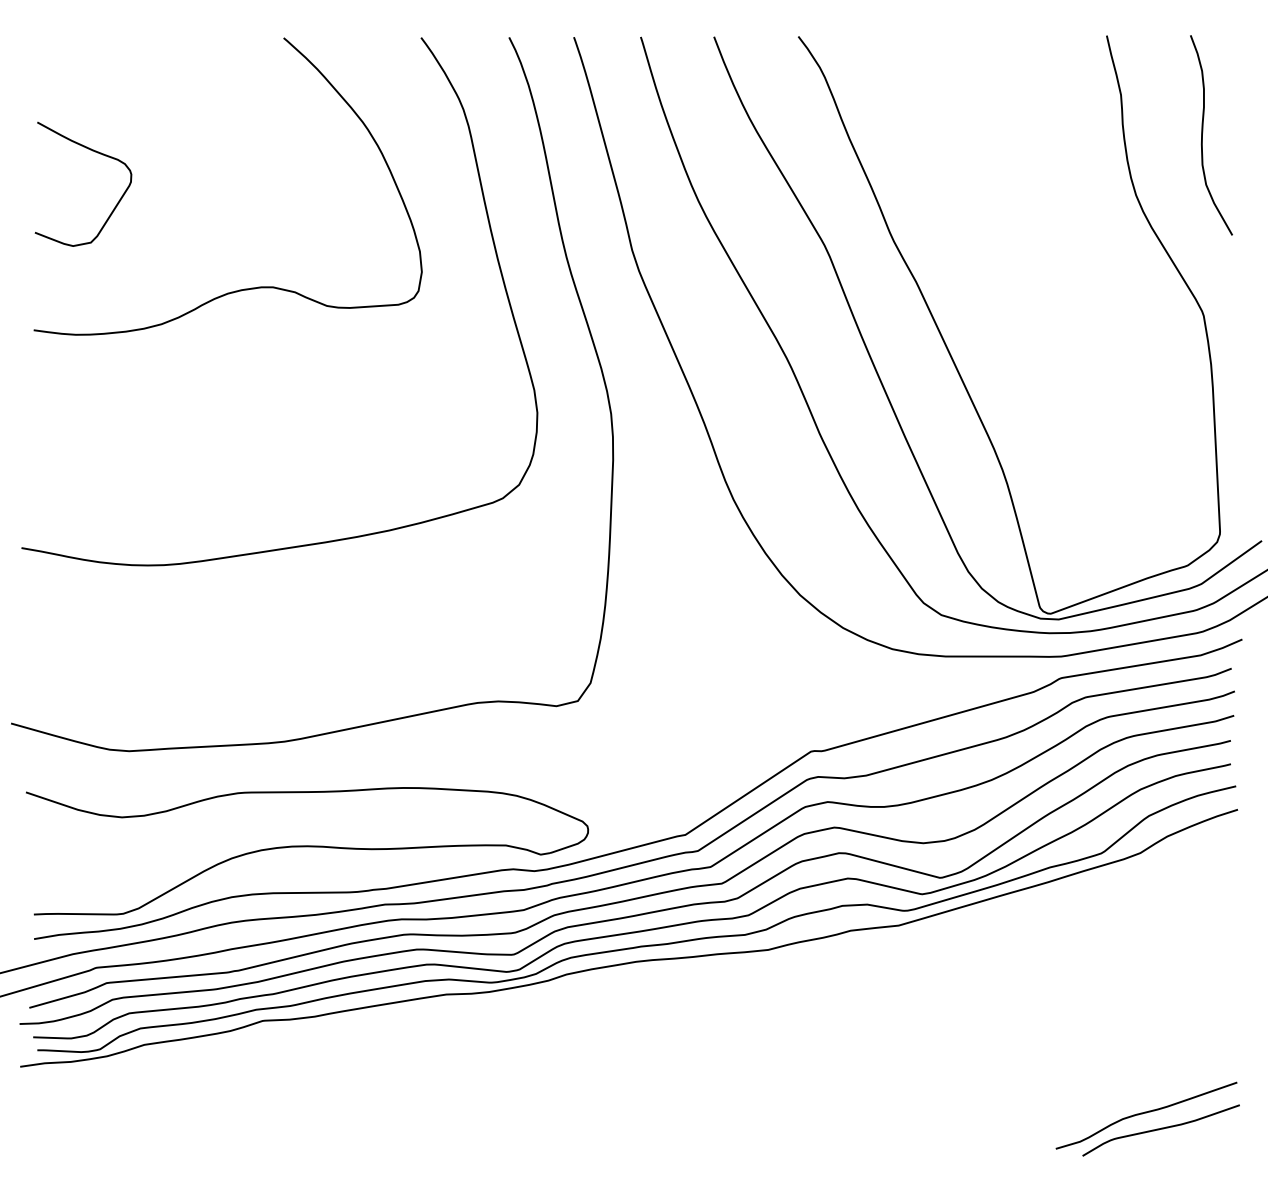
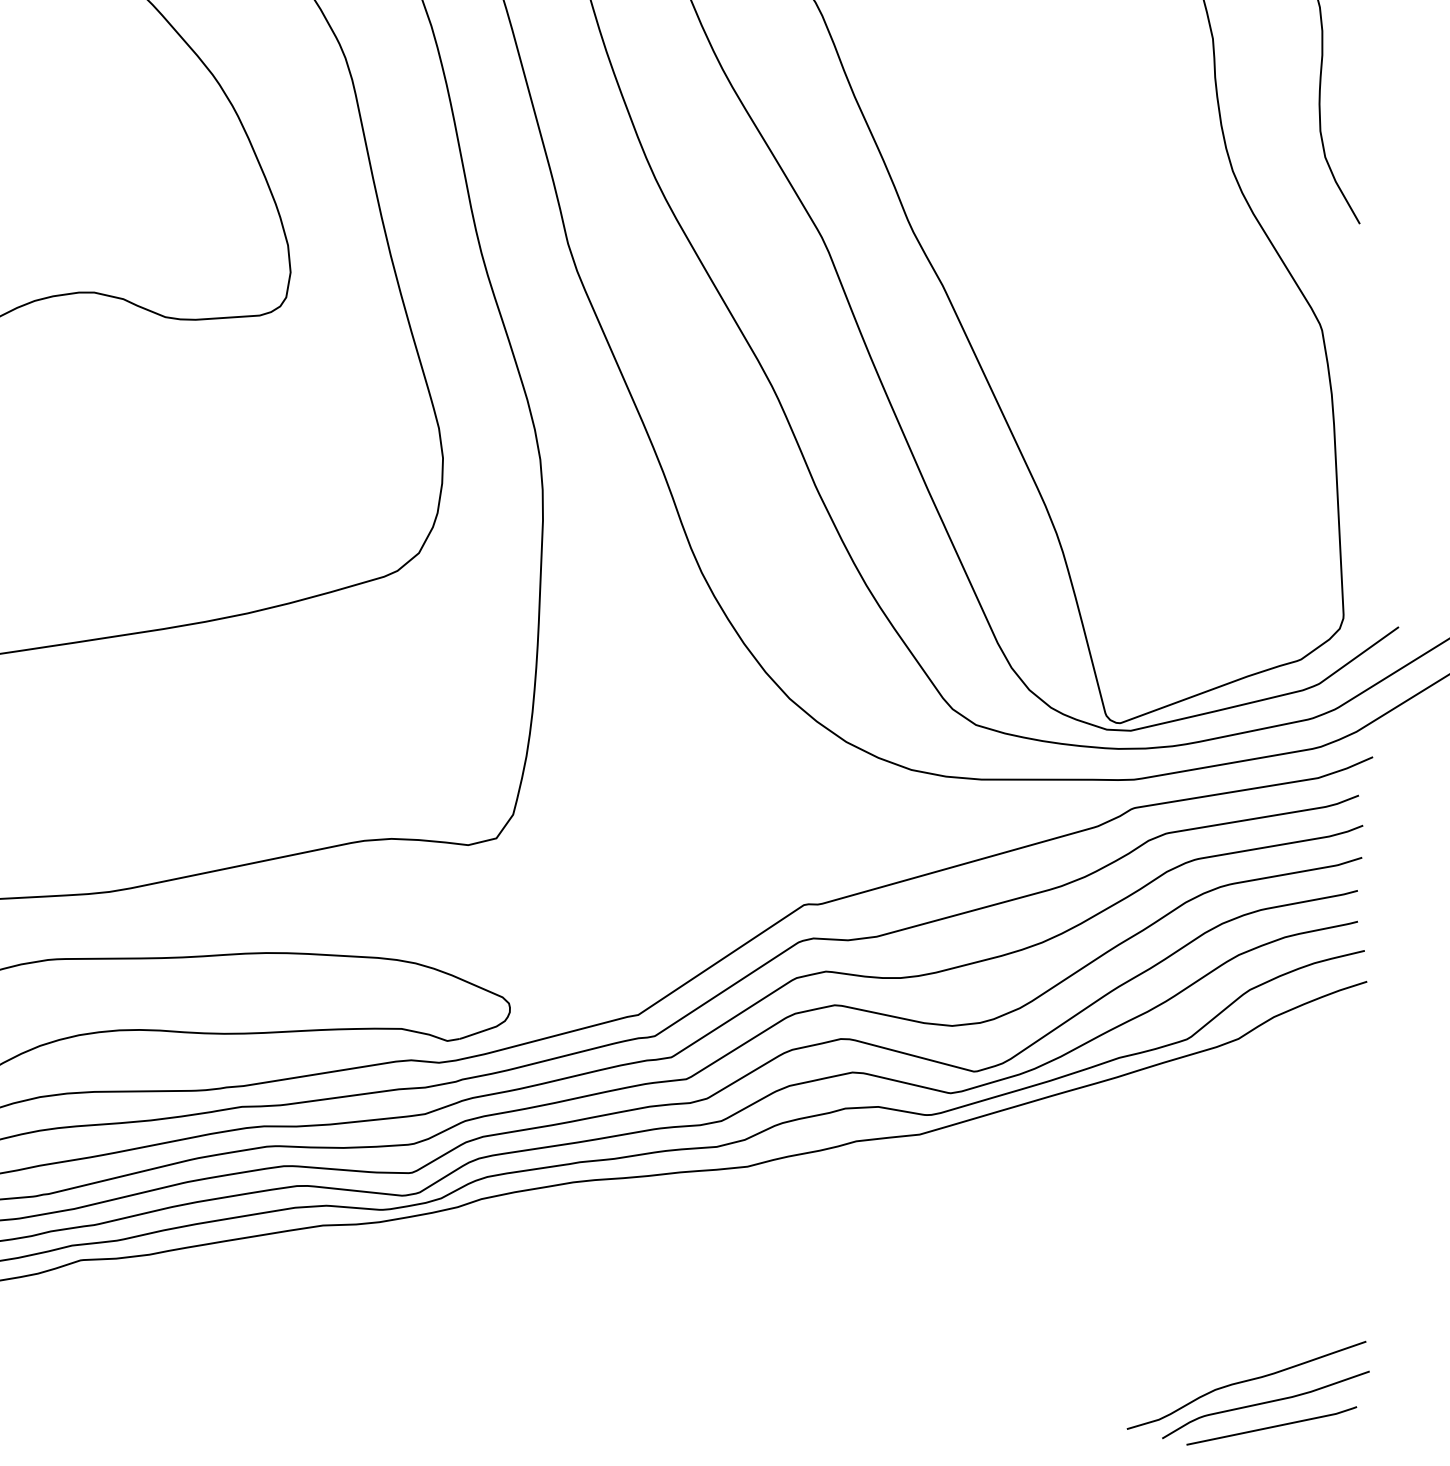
line: (1165, 1146) -> (1271, 1426), added

